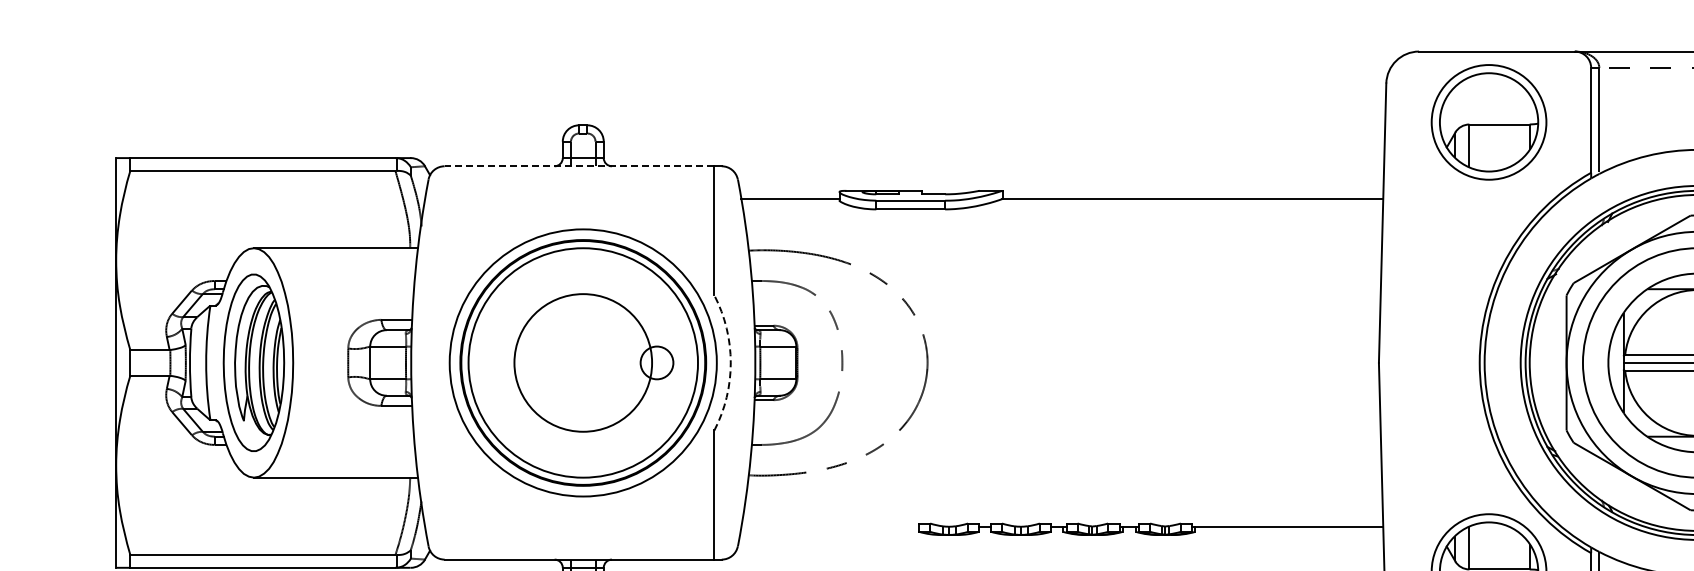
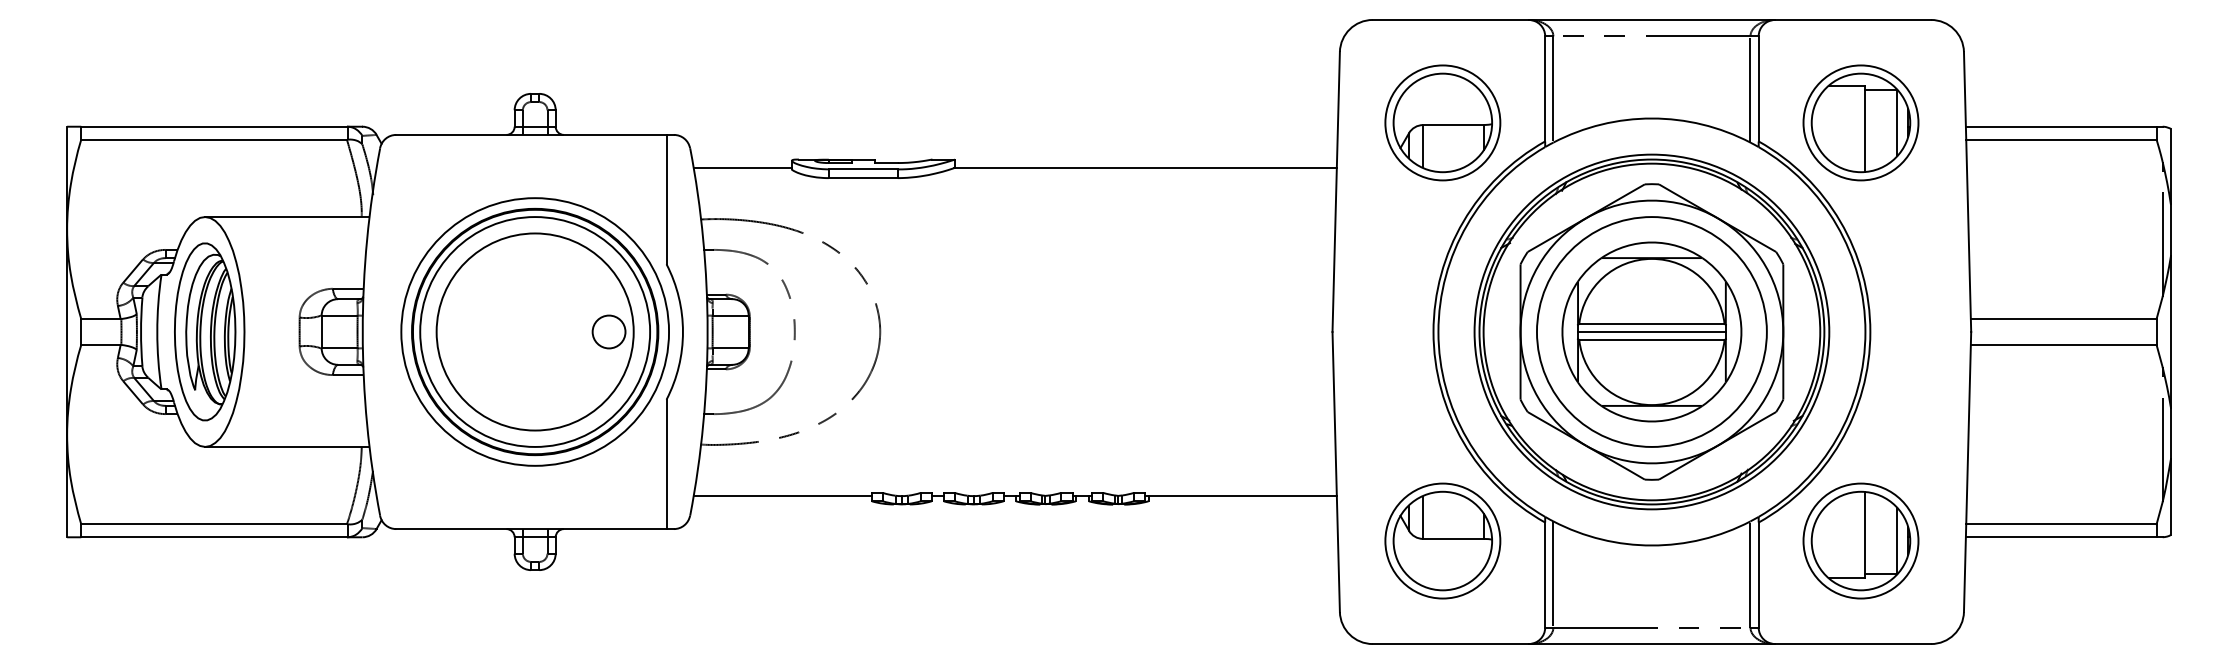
part: (1488, 121) -> (1442, 122), moved
line: (578, 165) -> (530, 134), dashed -> solid
circle: (582, 362) -> (534, 331), size x1.43
arc: (730, 363) -> (682, 332), dashed -> solid
line: (830, 527) -> (782, 496), added

